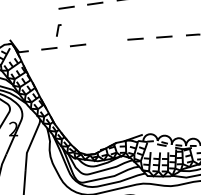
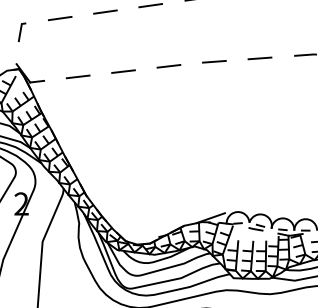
line: (37, 11) -> (59, 18), added
line: (58, 30) -> (21, 32), moved
line: (106, 41) -> (168, 65), added

